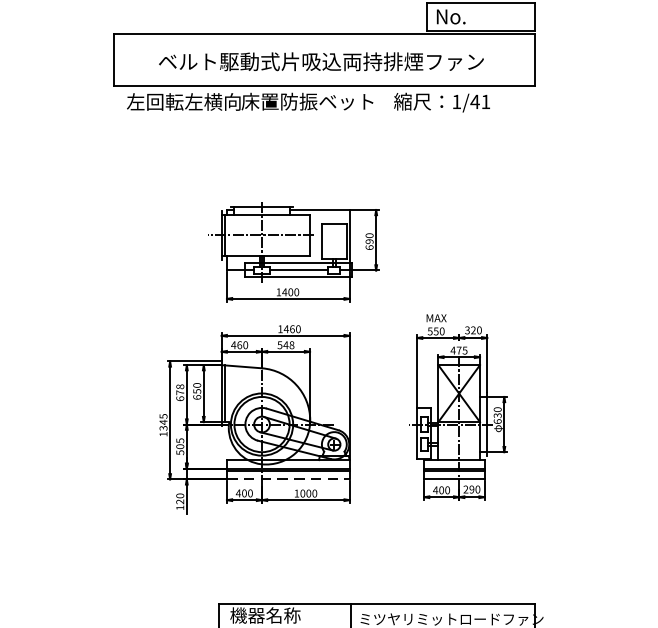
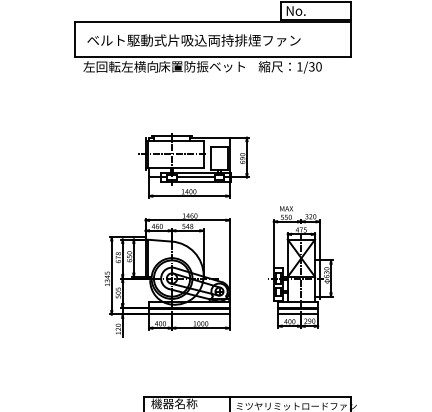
text: (320, 61) -> (193, 40), moved
text: (479, 101) -> (314, 66), 1/41 -> 1/30
line: (288, 479) -> (189, 314), dashed -> solid

